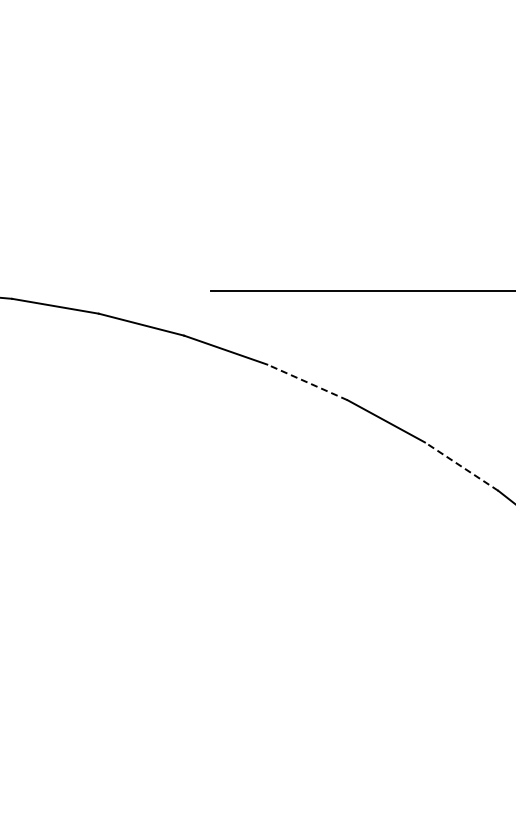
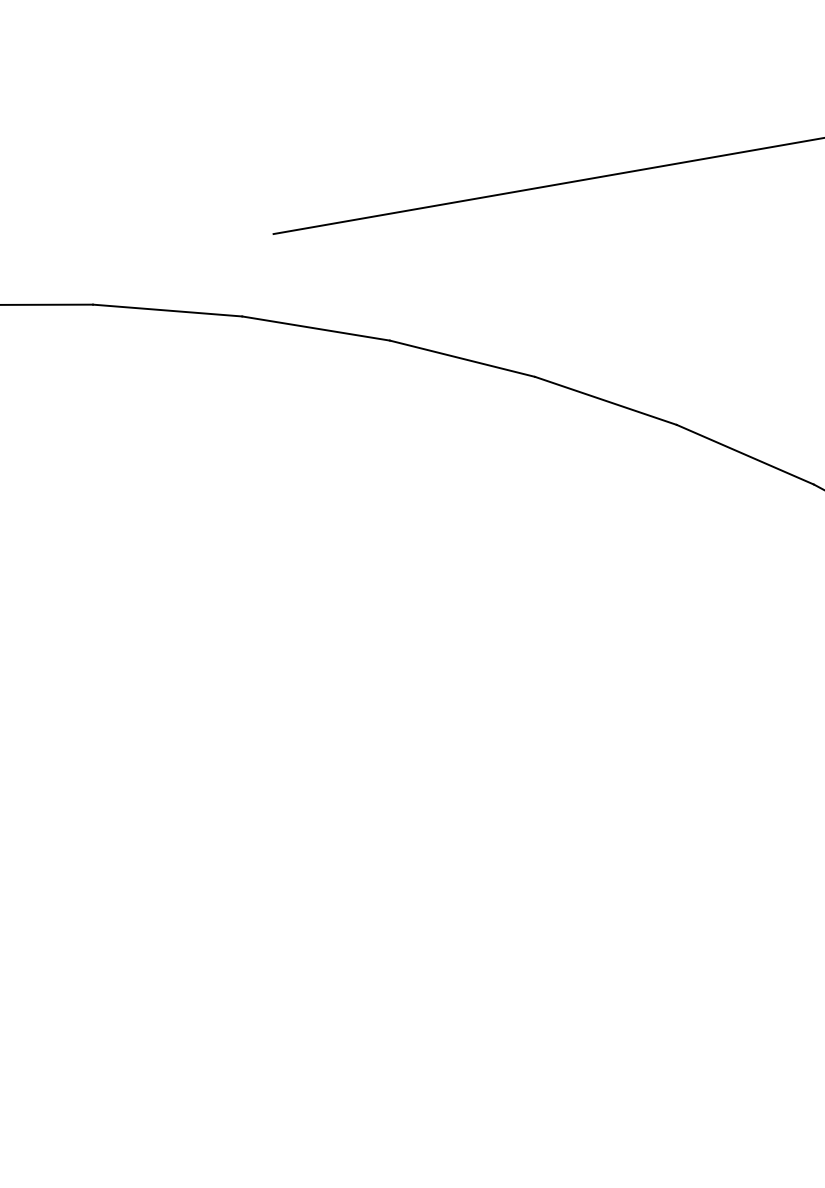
line: (307, 382) -> (462, 358), dashed -> solid
line: (461, 466) -> (745, 454), dashed -> solid

